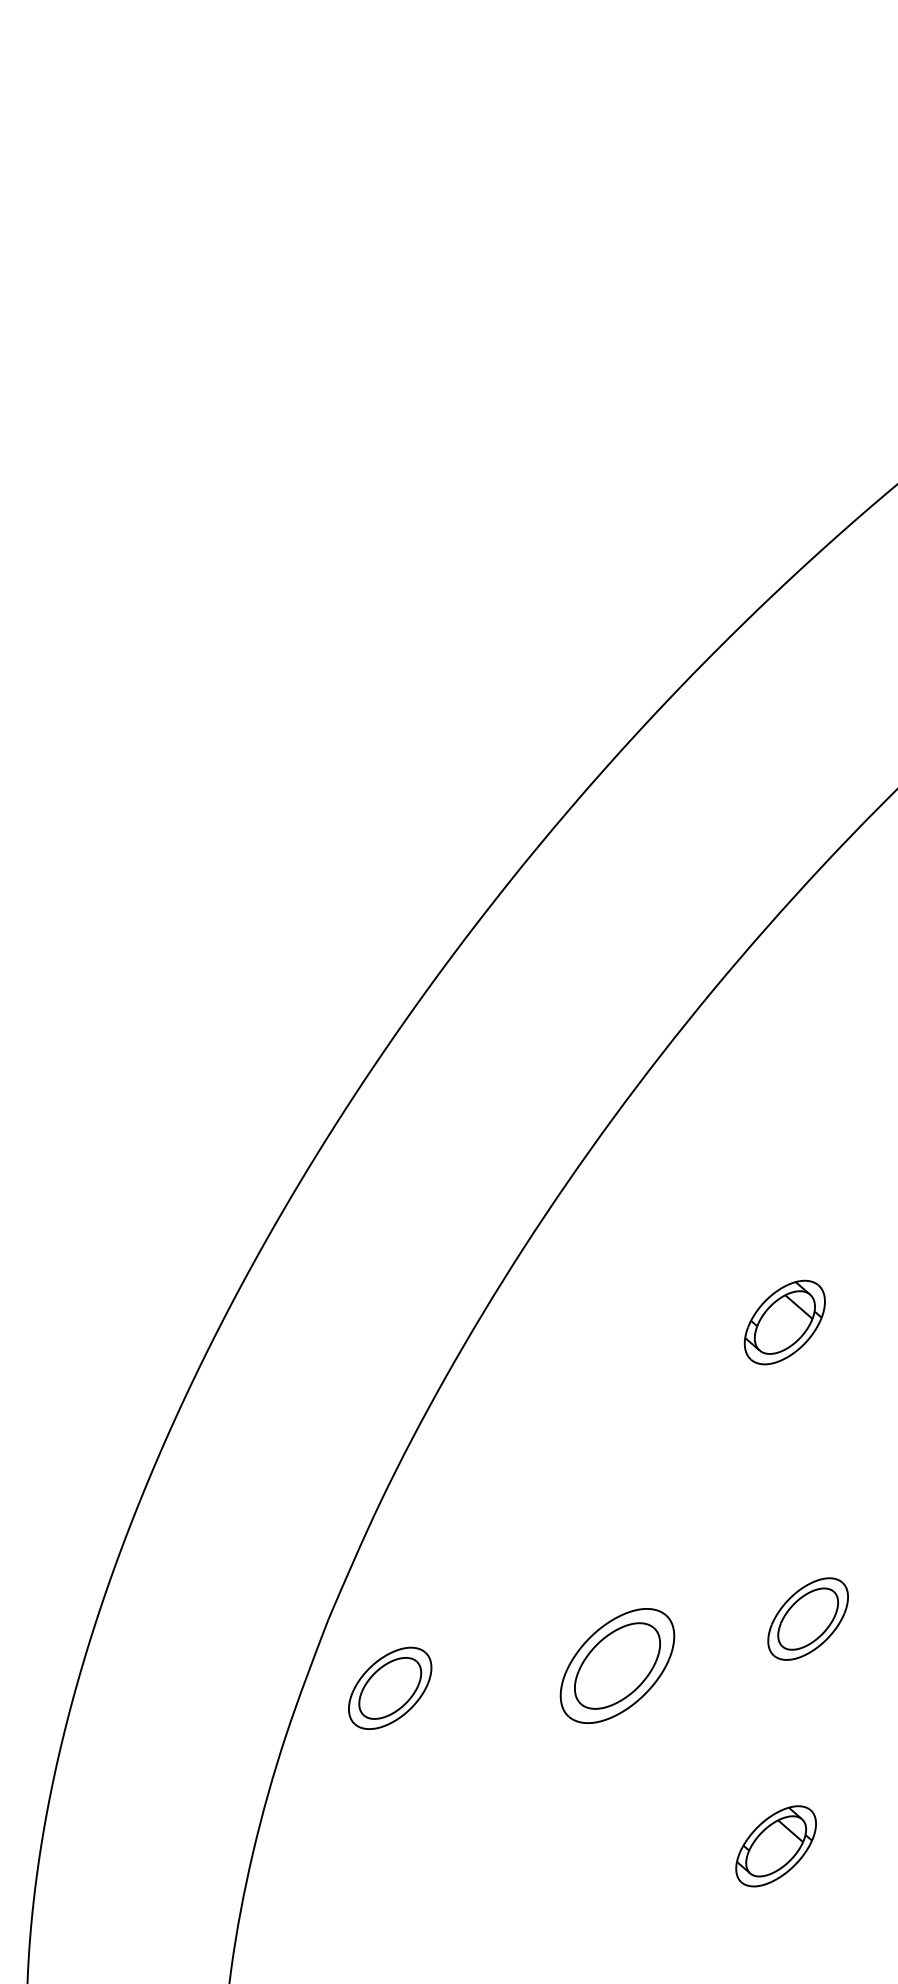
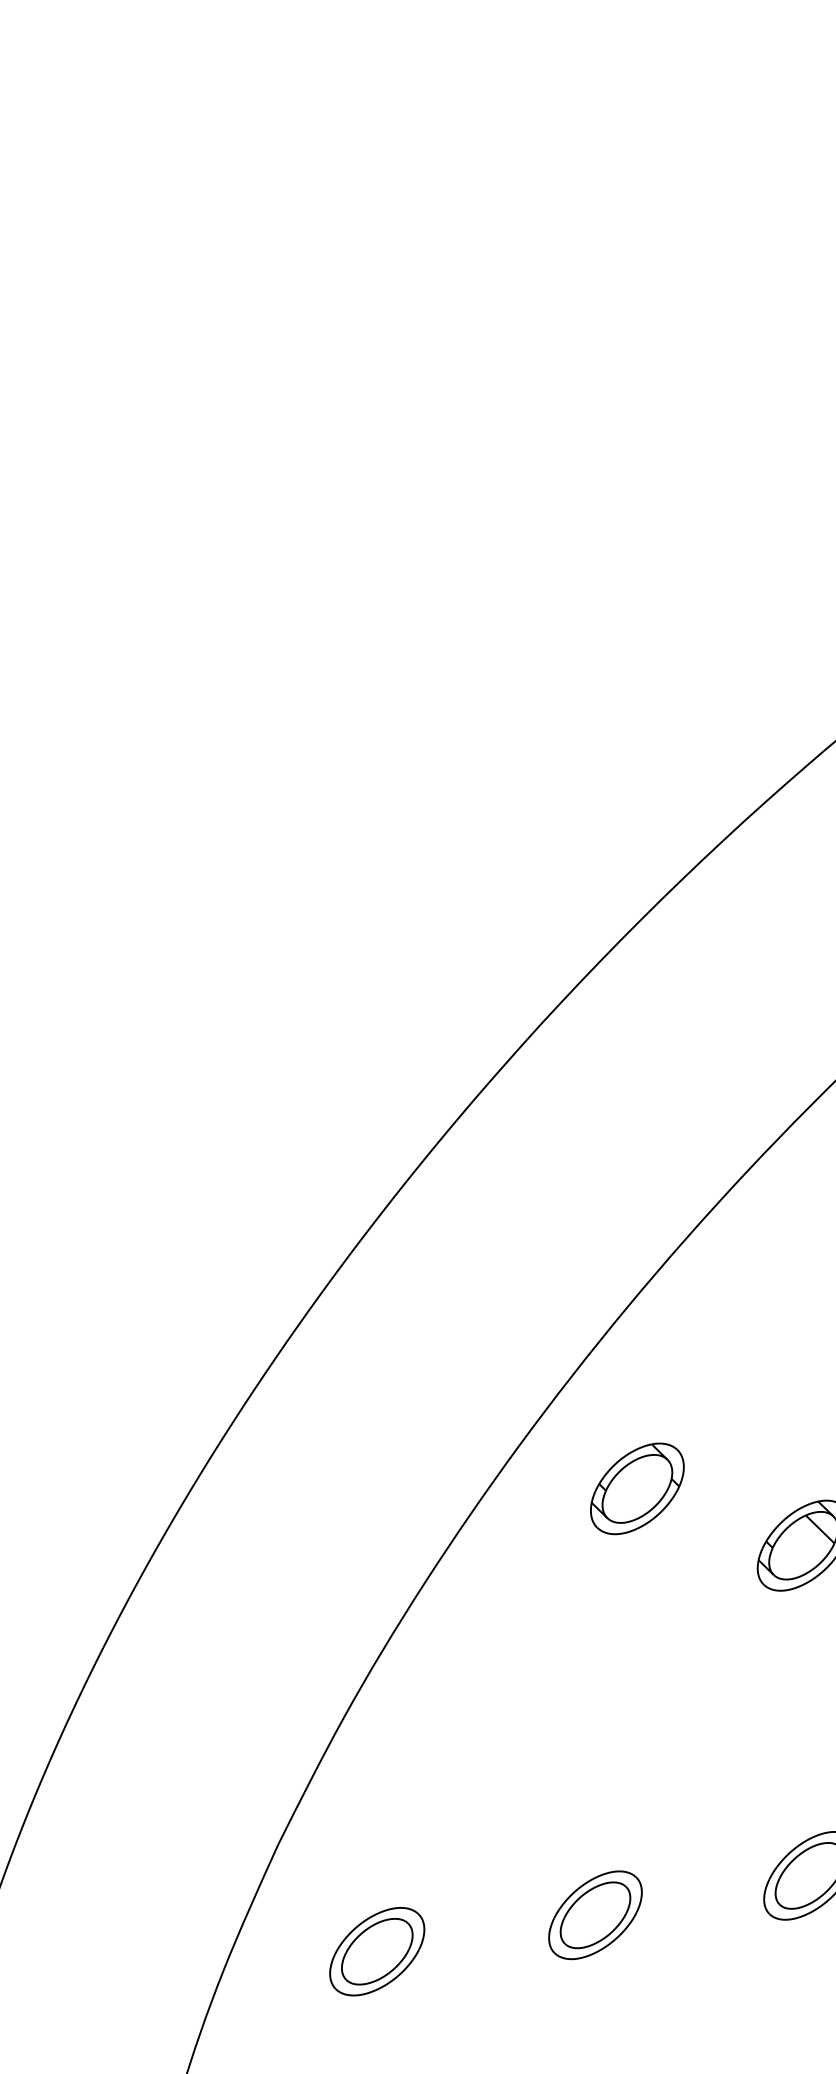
part: (631, 1280) -> (636, 1488), added
part: (617, 1665) -> (595, 1914), size x0.71
part: (390, 1687) -> (377, 1950), moved

